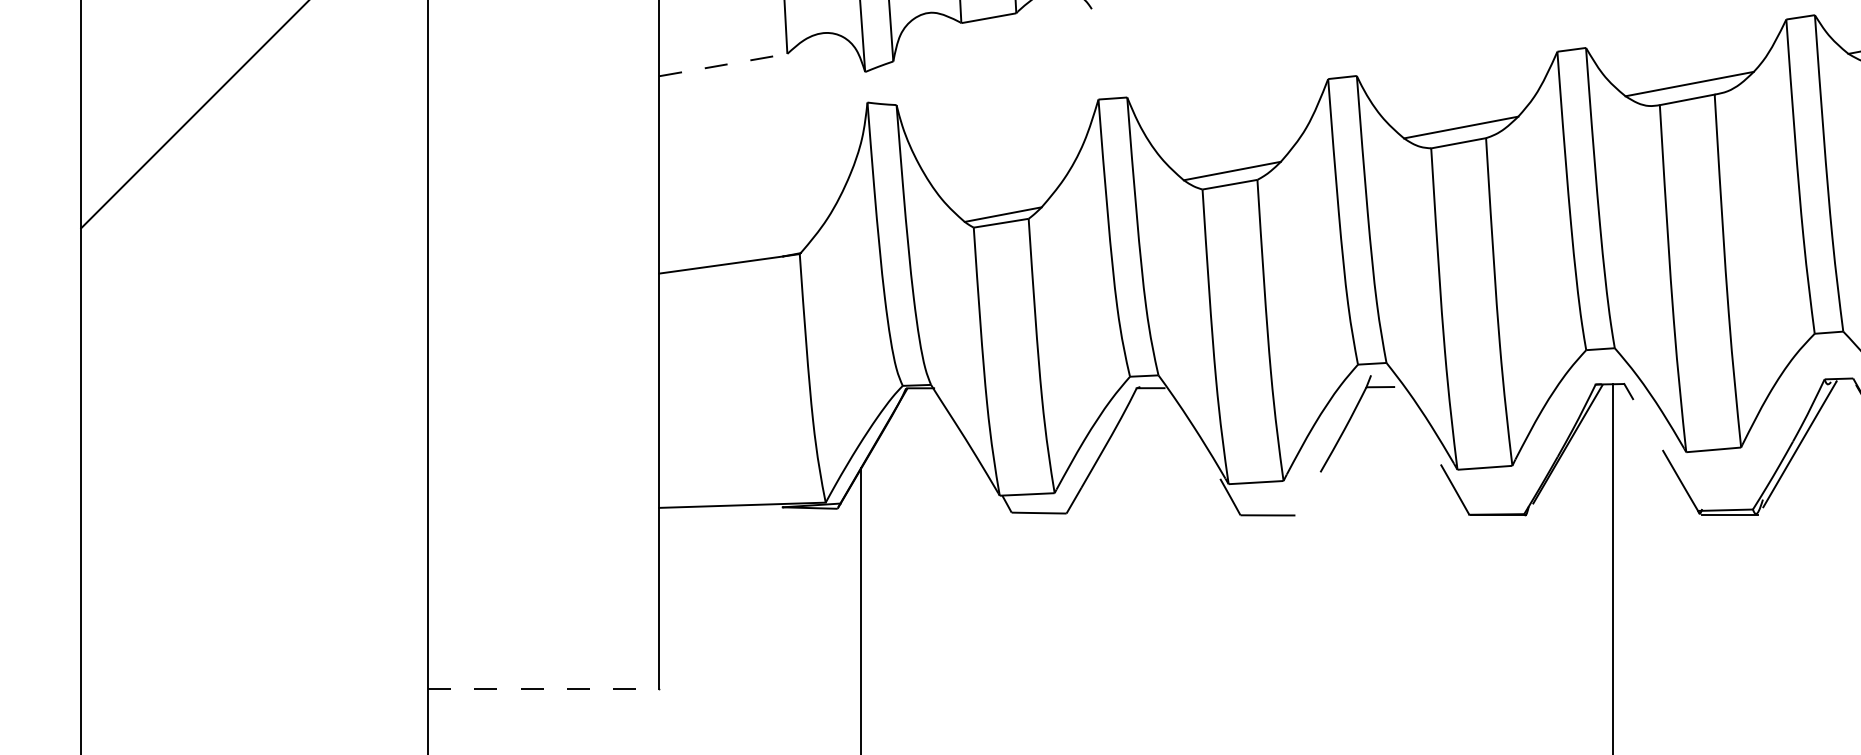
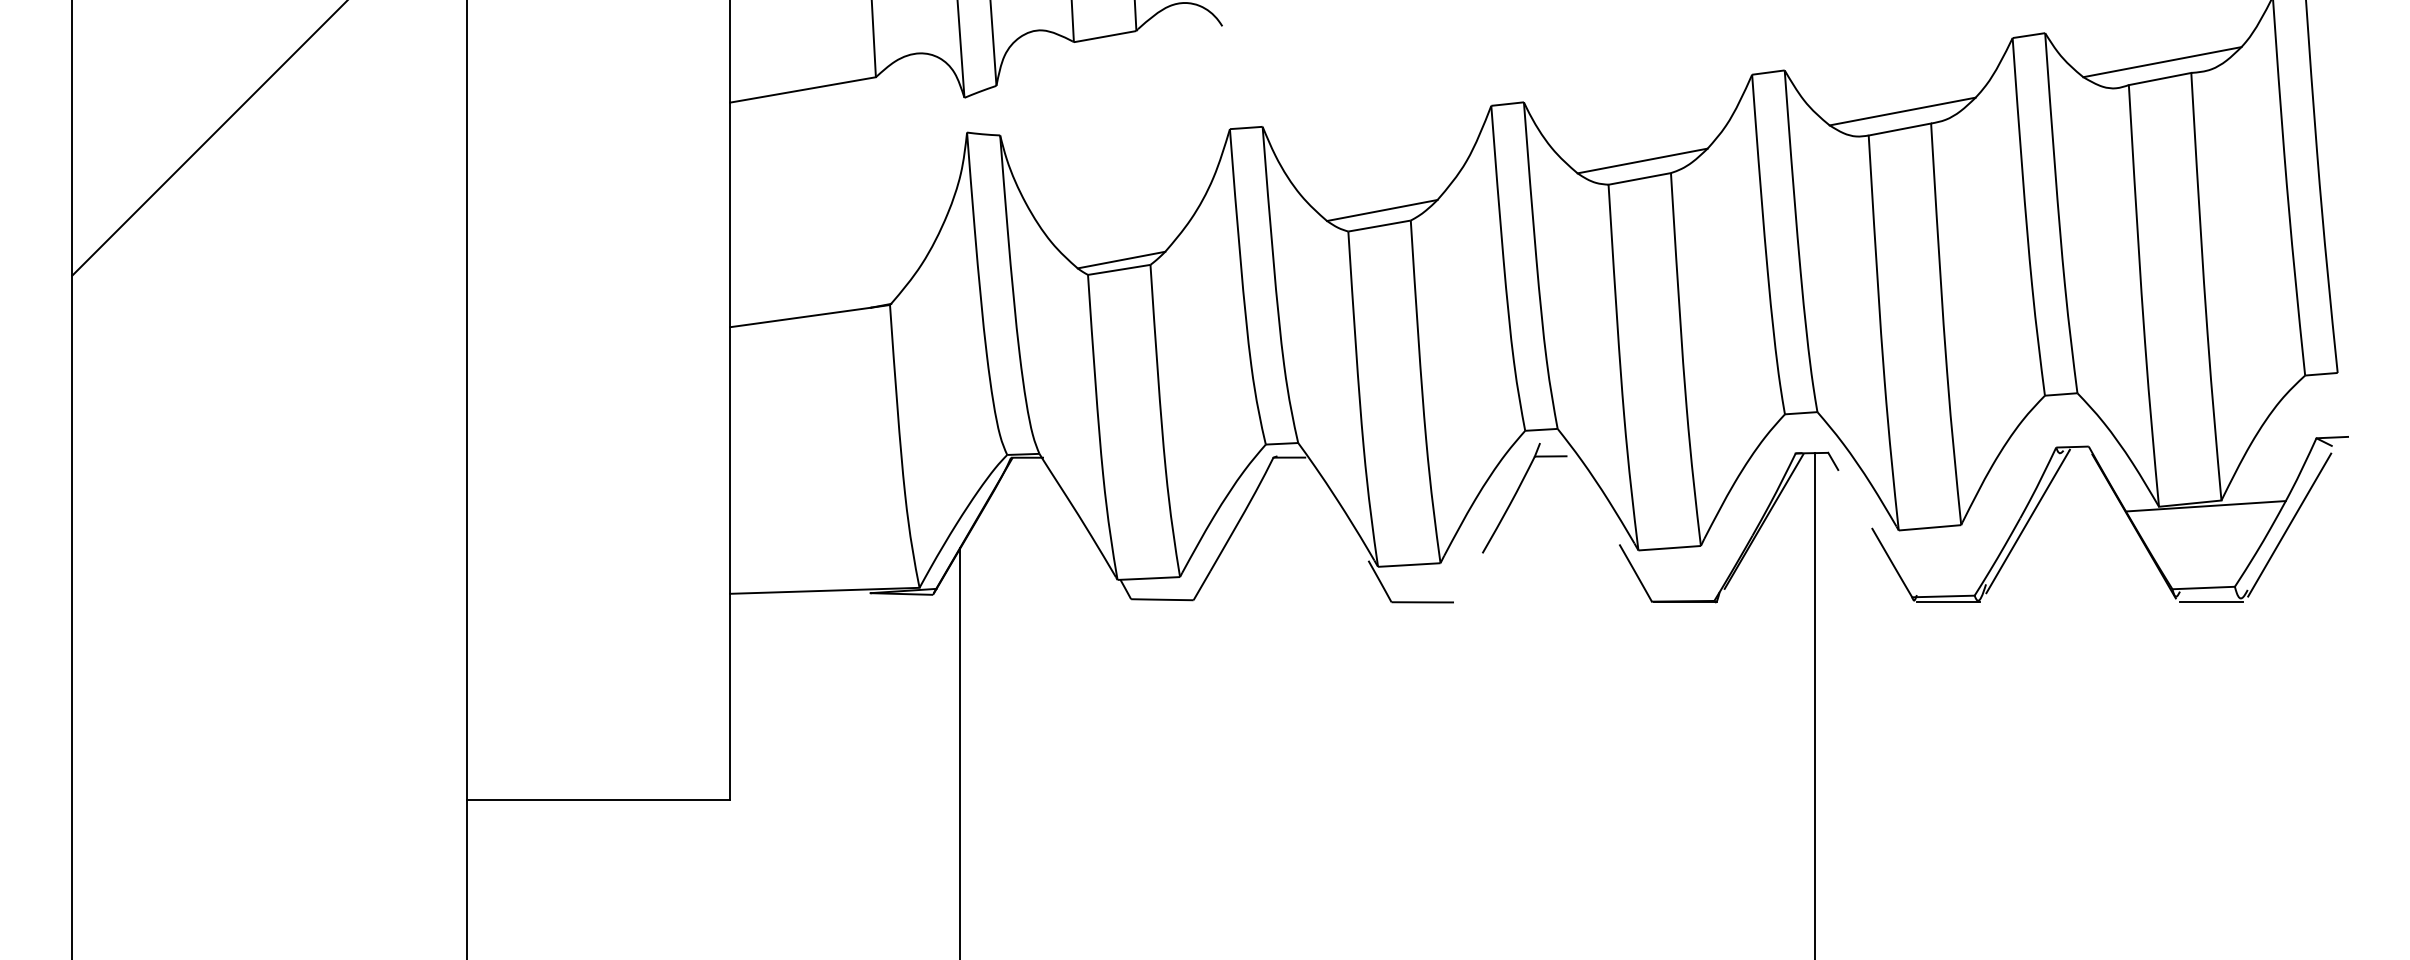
line: (723, 64) -> (803, 89), dashed -> solid
line: (543, 688) -> (598, 799), dashed -> solid

